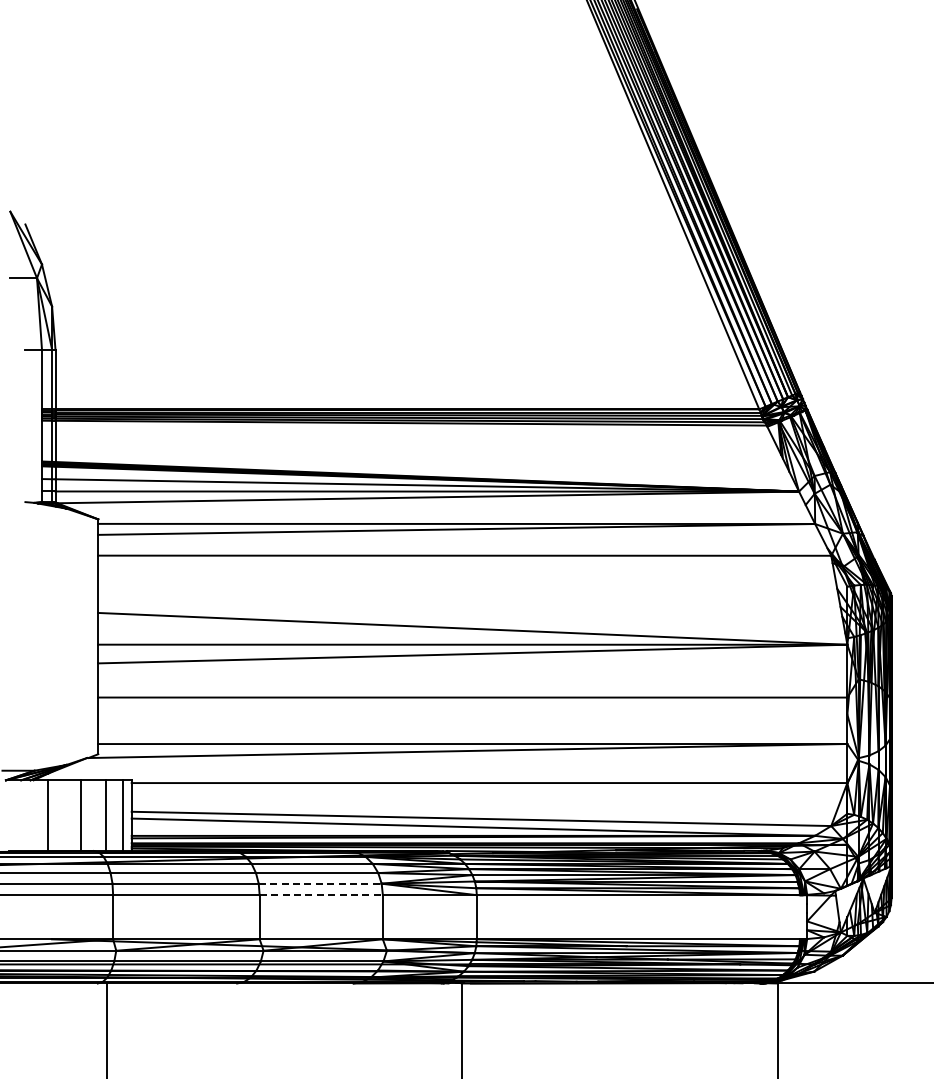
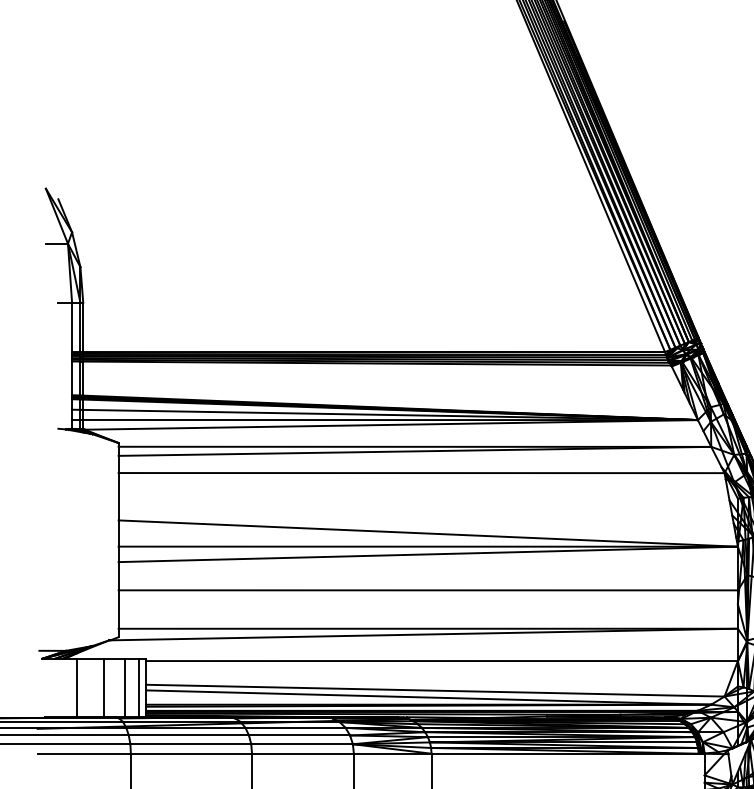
line: (320, 883) -> (302, 744), dashed -> solid
line: (321, 895) -> (303, 753), dashed -> solid

